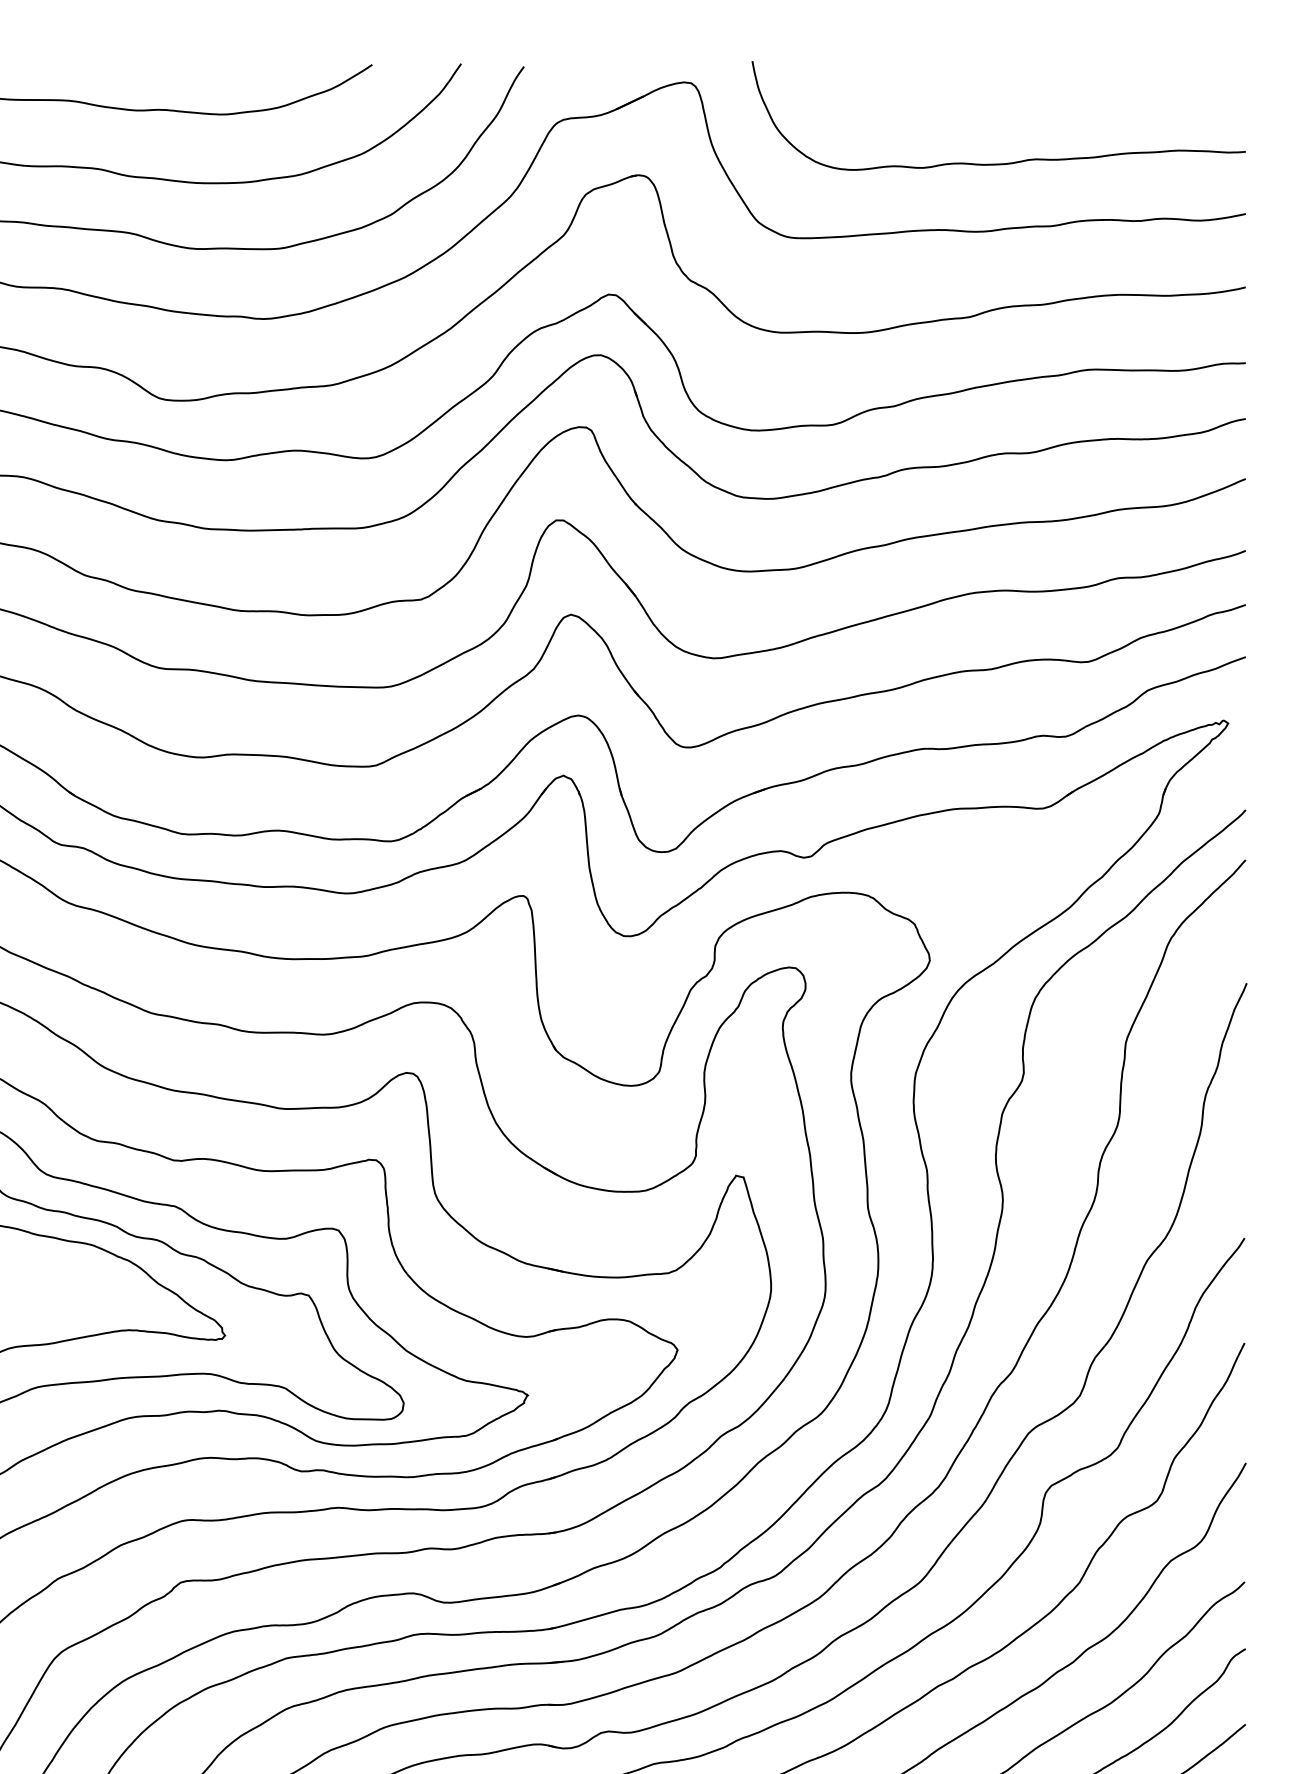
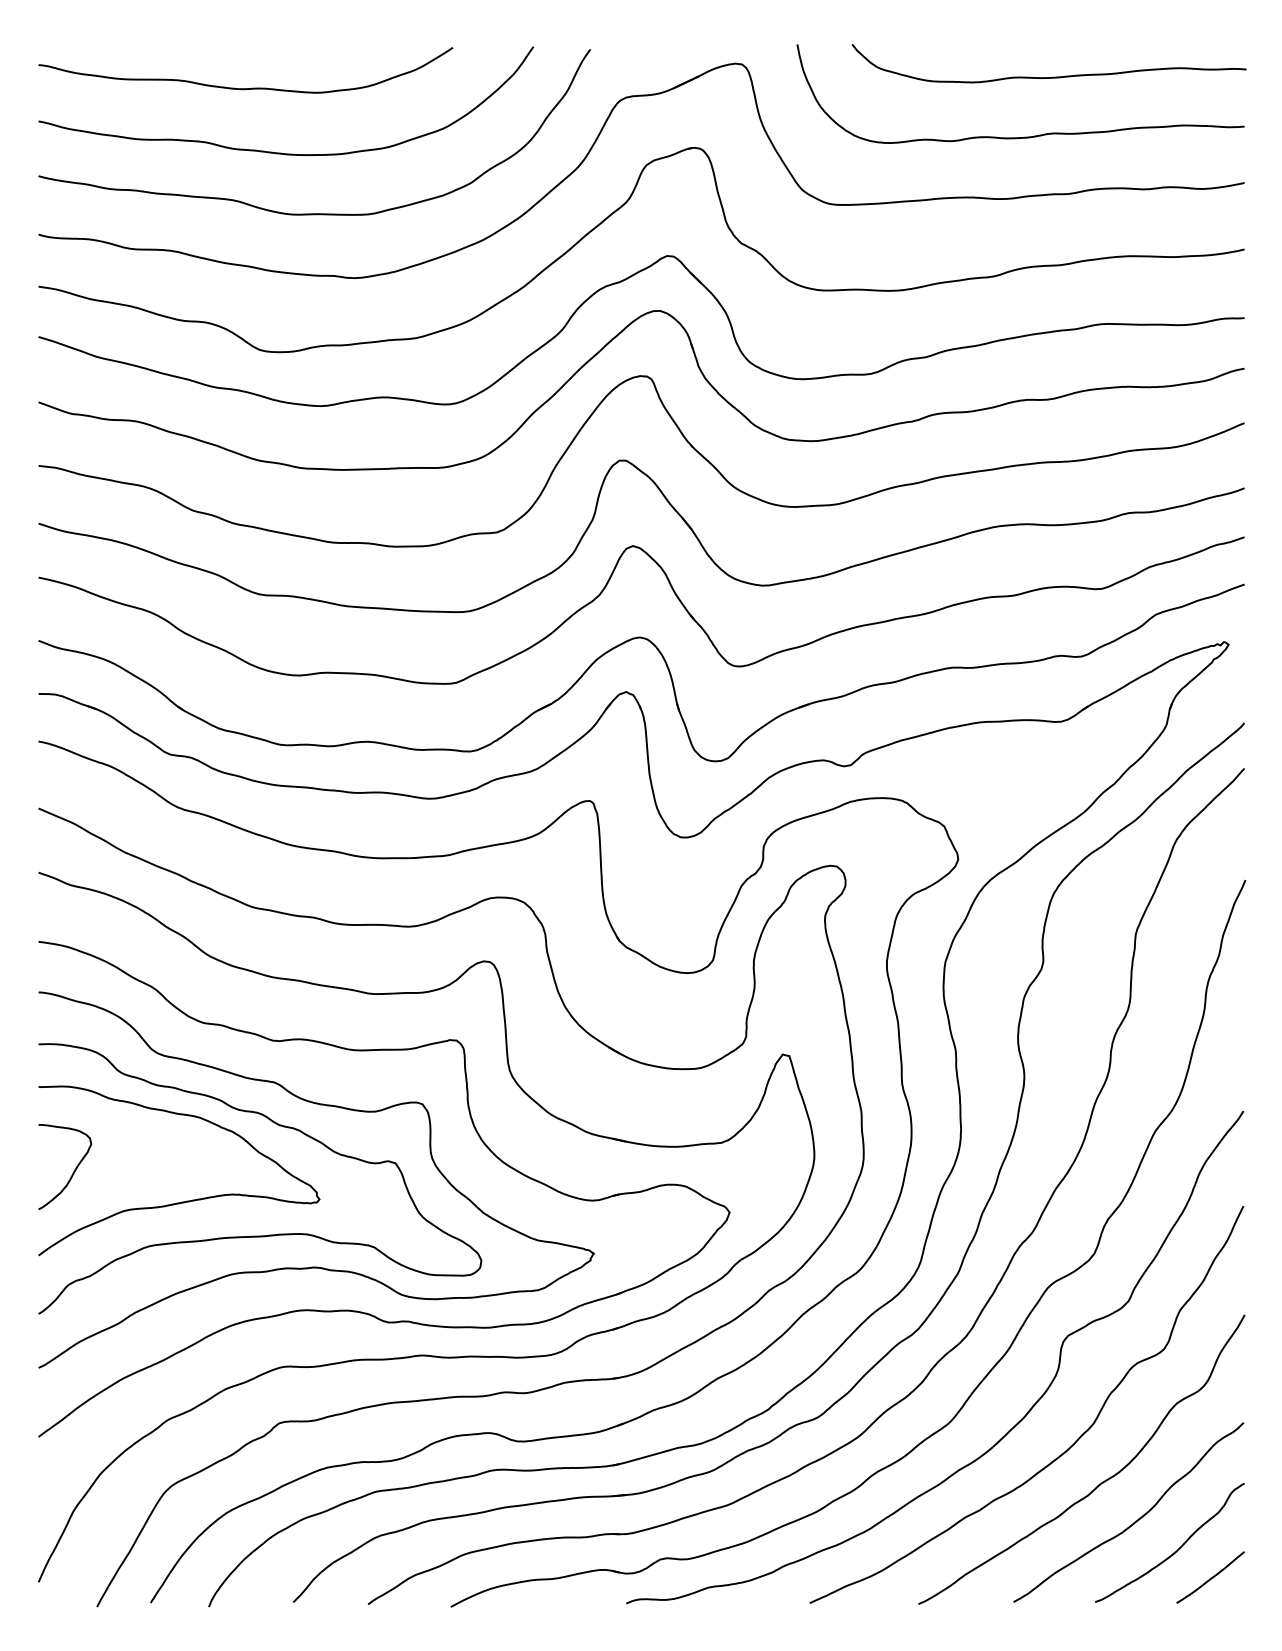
curve: (1033, 96) -> (1052, 76), added

